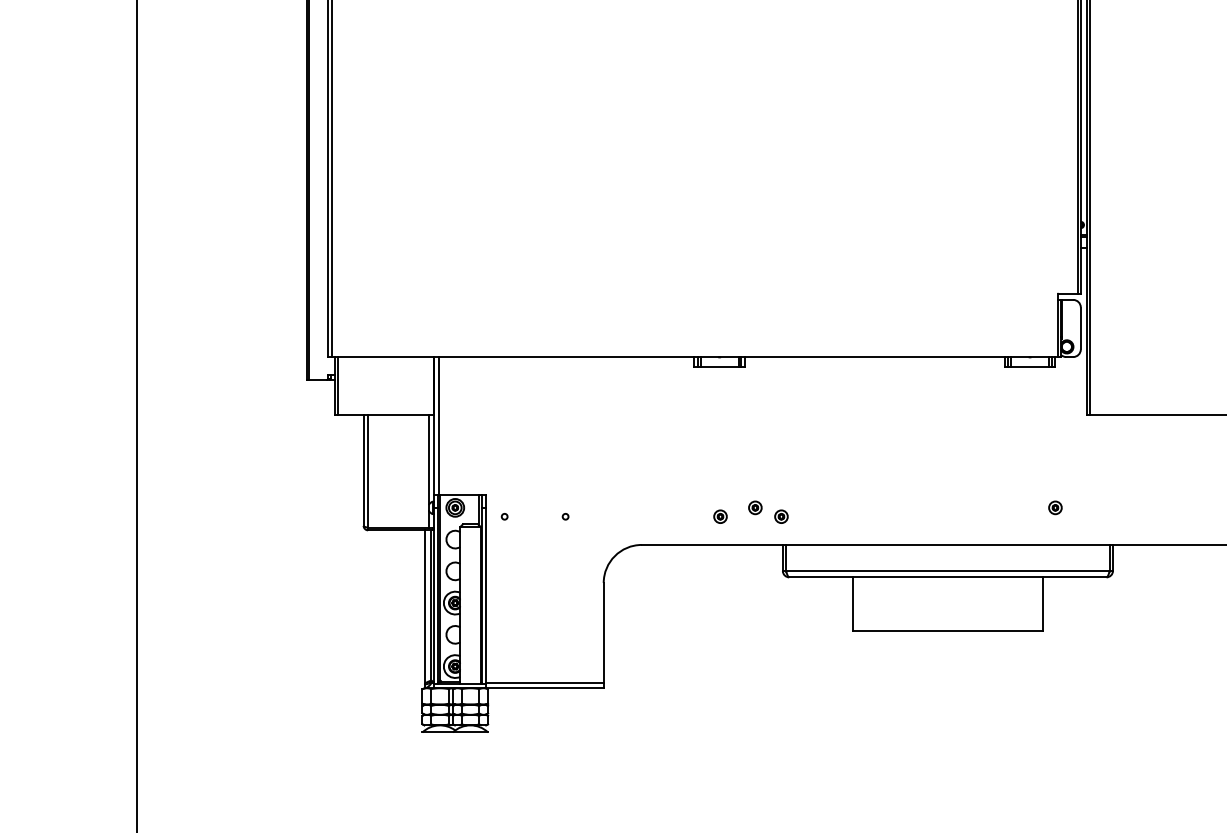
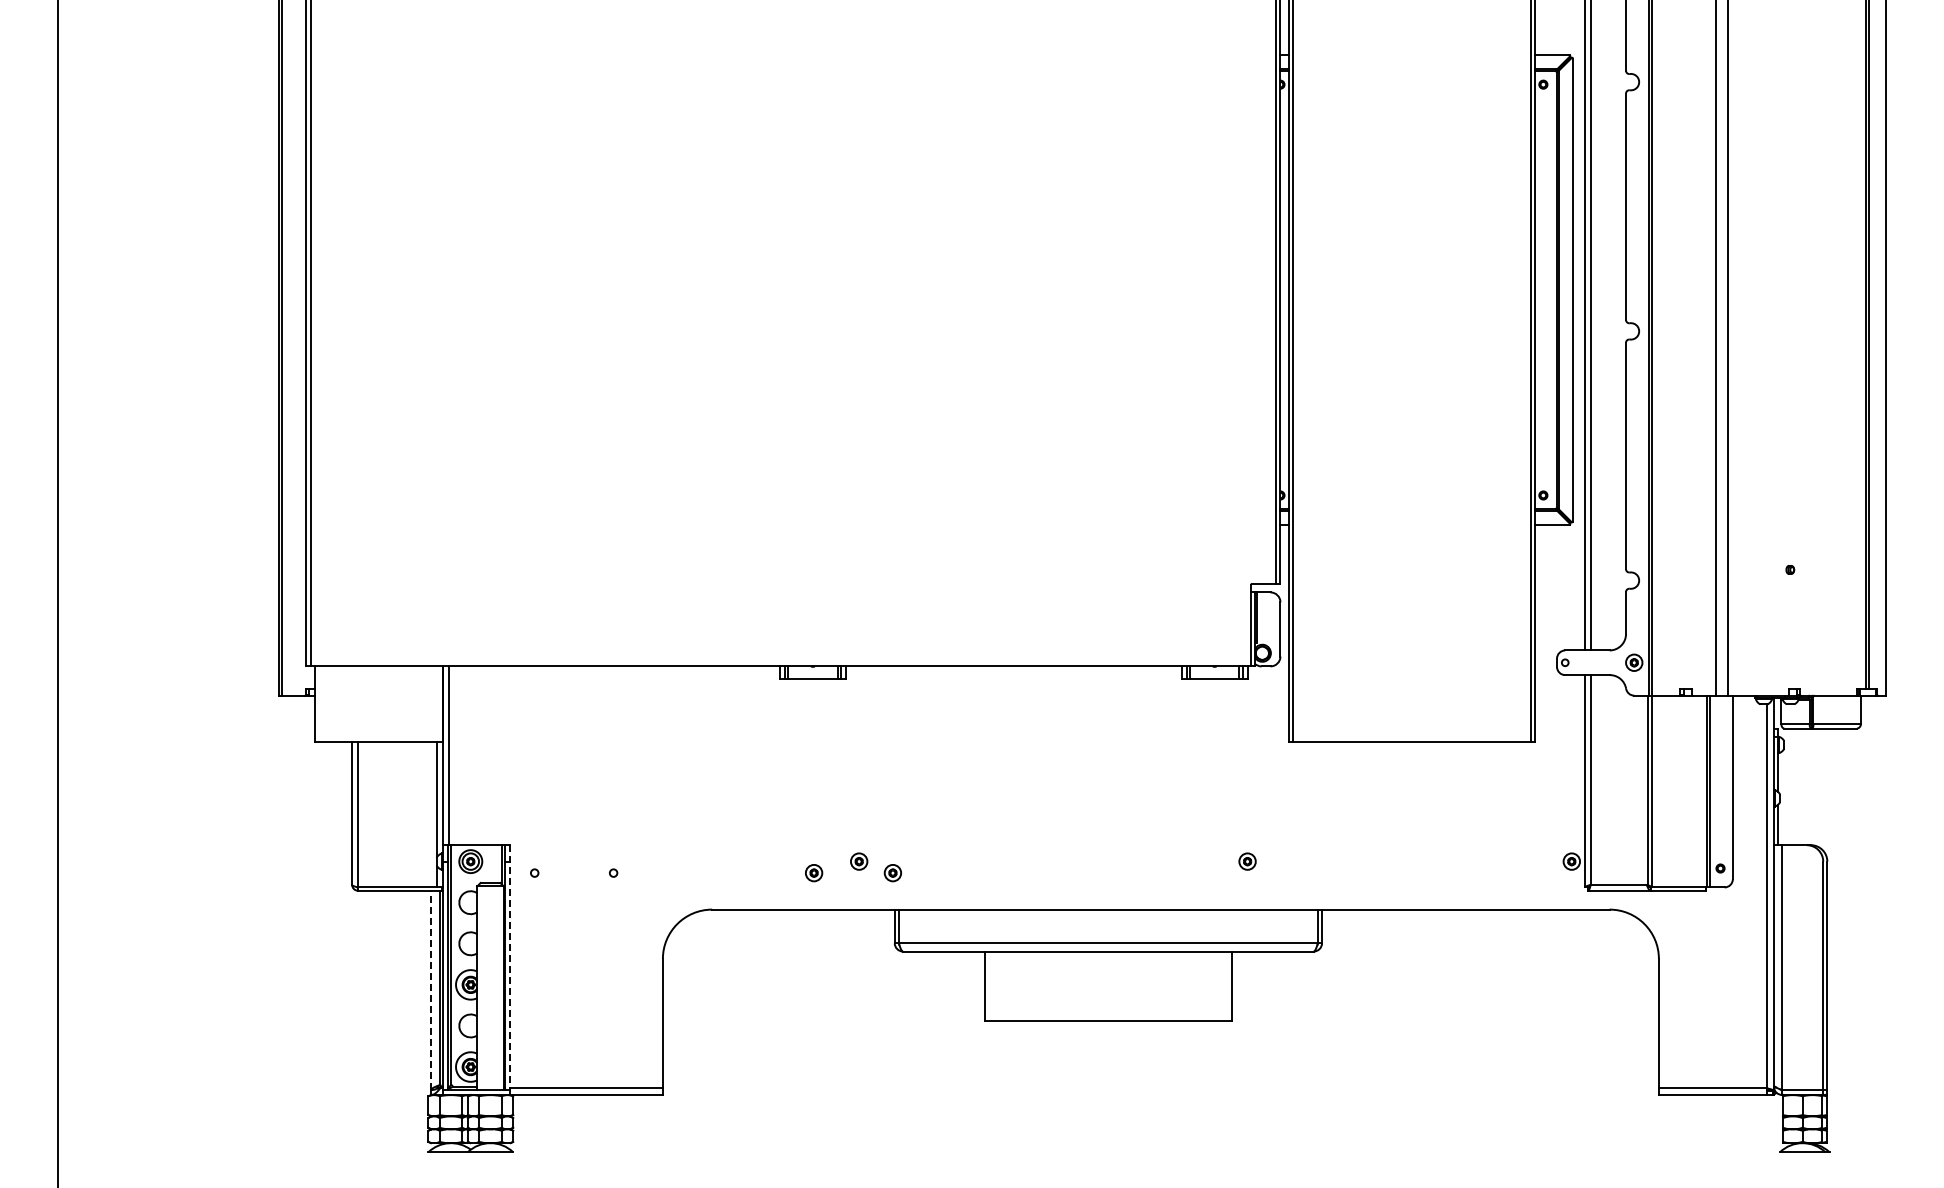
line: (337, 386) -> (318, 704), removed
line: (485, 590) -> (510, 968), solid -> dashed
line: (424, 607) -> (431, 990), solid -> dashed

